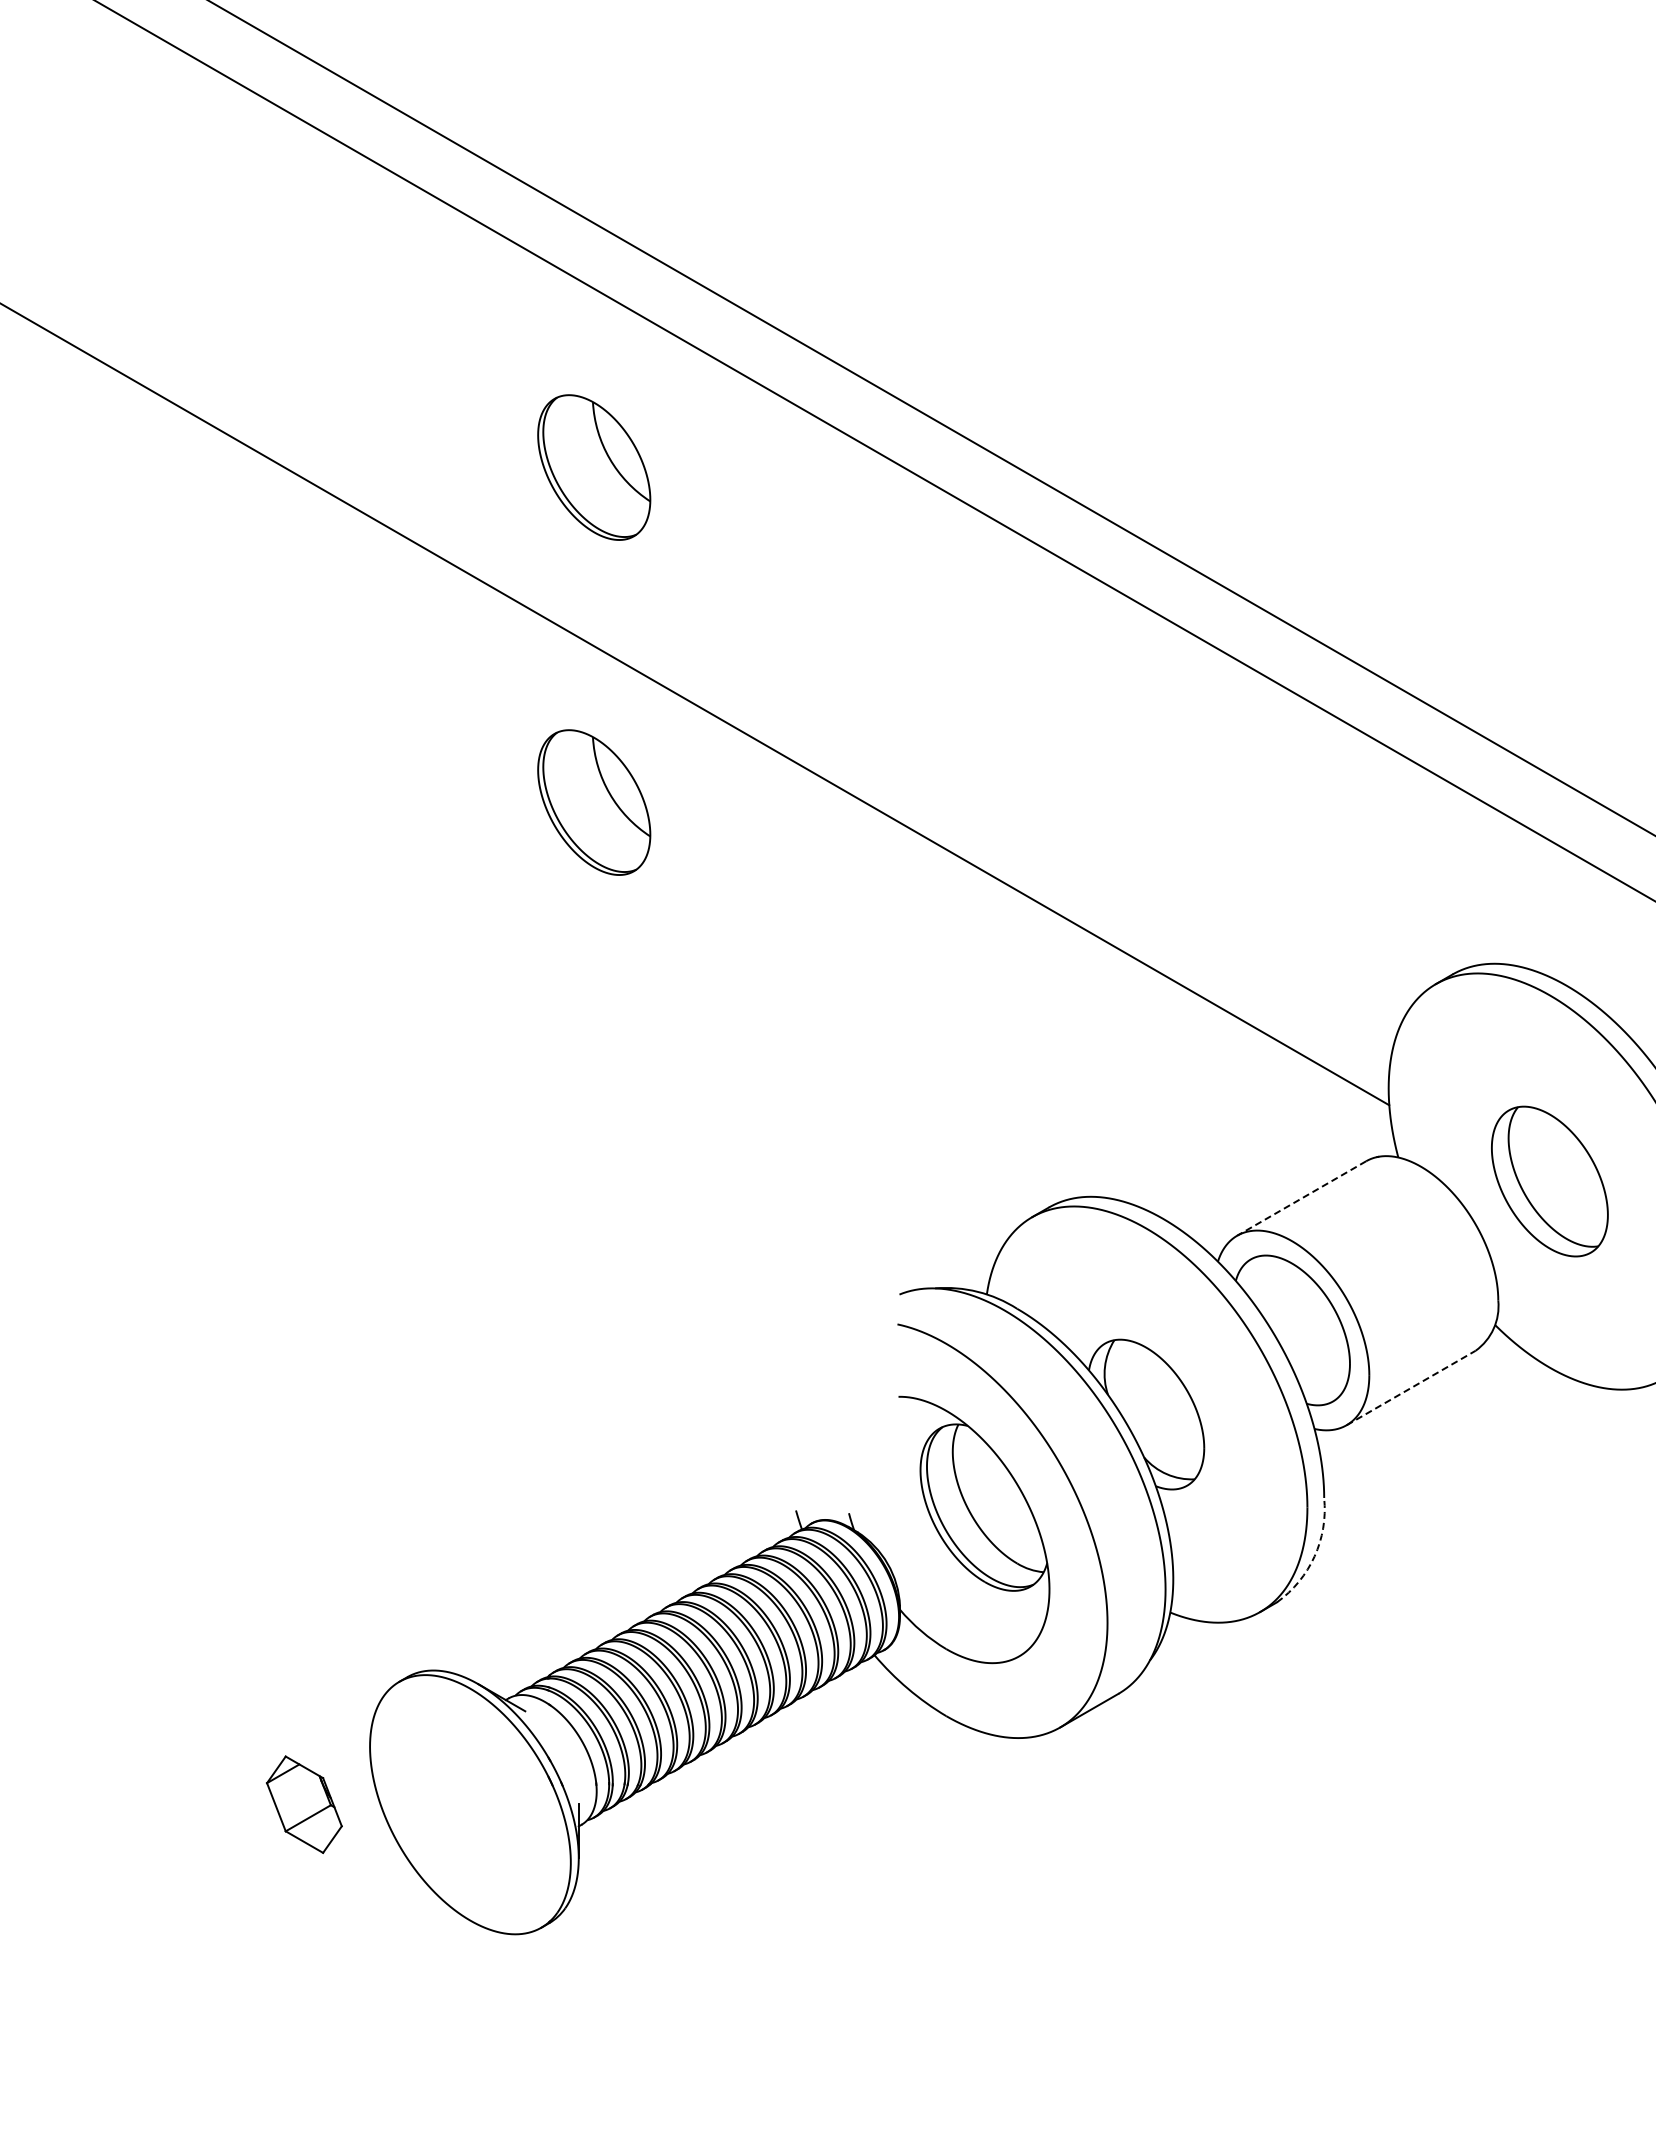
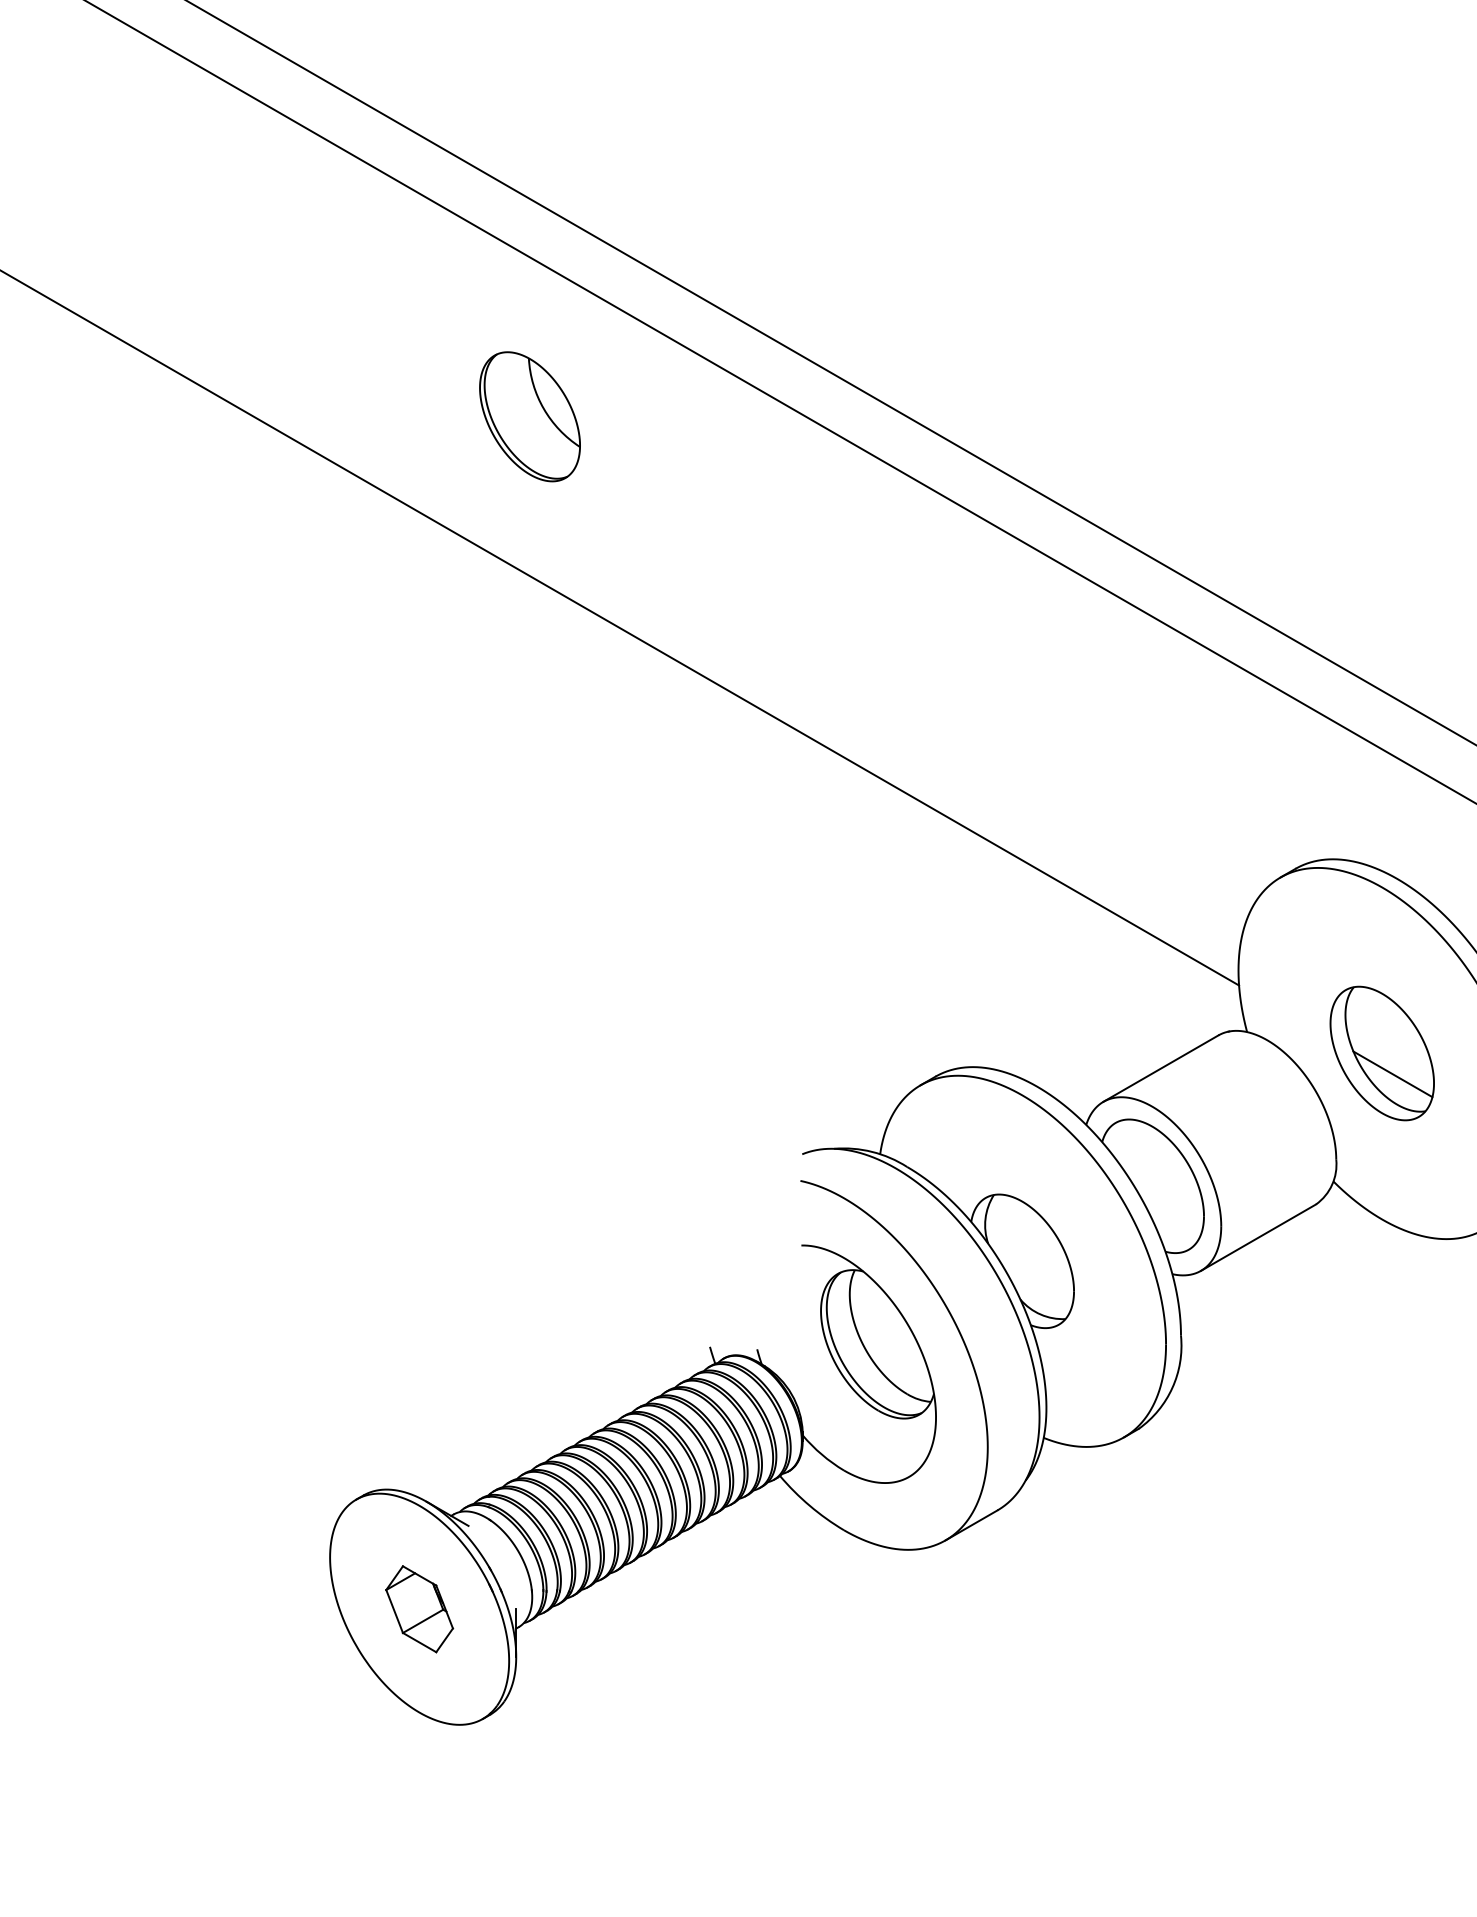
part: (594, 802) -> (530, 715), removed
line: (1301, 1198) -> (1160, 1068), dashed -> solid
line: (1561, 1204) -> (1392, 1073), added
line: (1411, 1387) -> (1258, 1237), dashed -> solid
arc: (1314, 1556) -> (1172, 1387), dashed -> solid
part: (304, 1804) -> (419, 1609), moved

